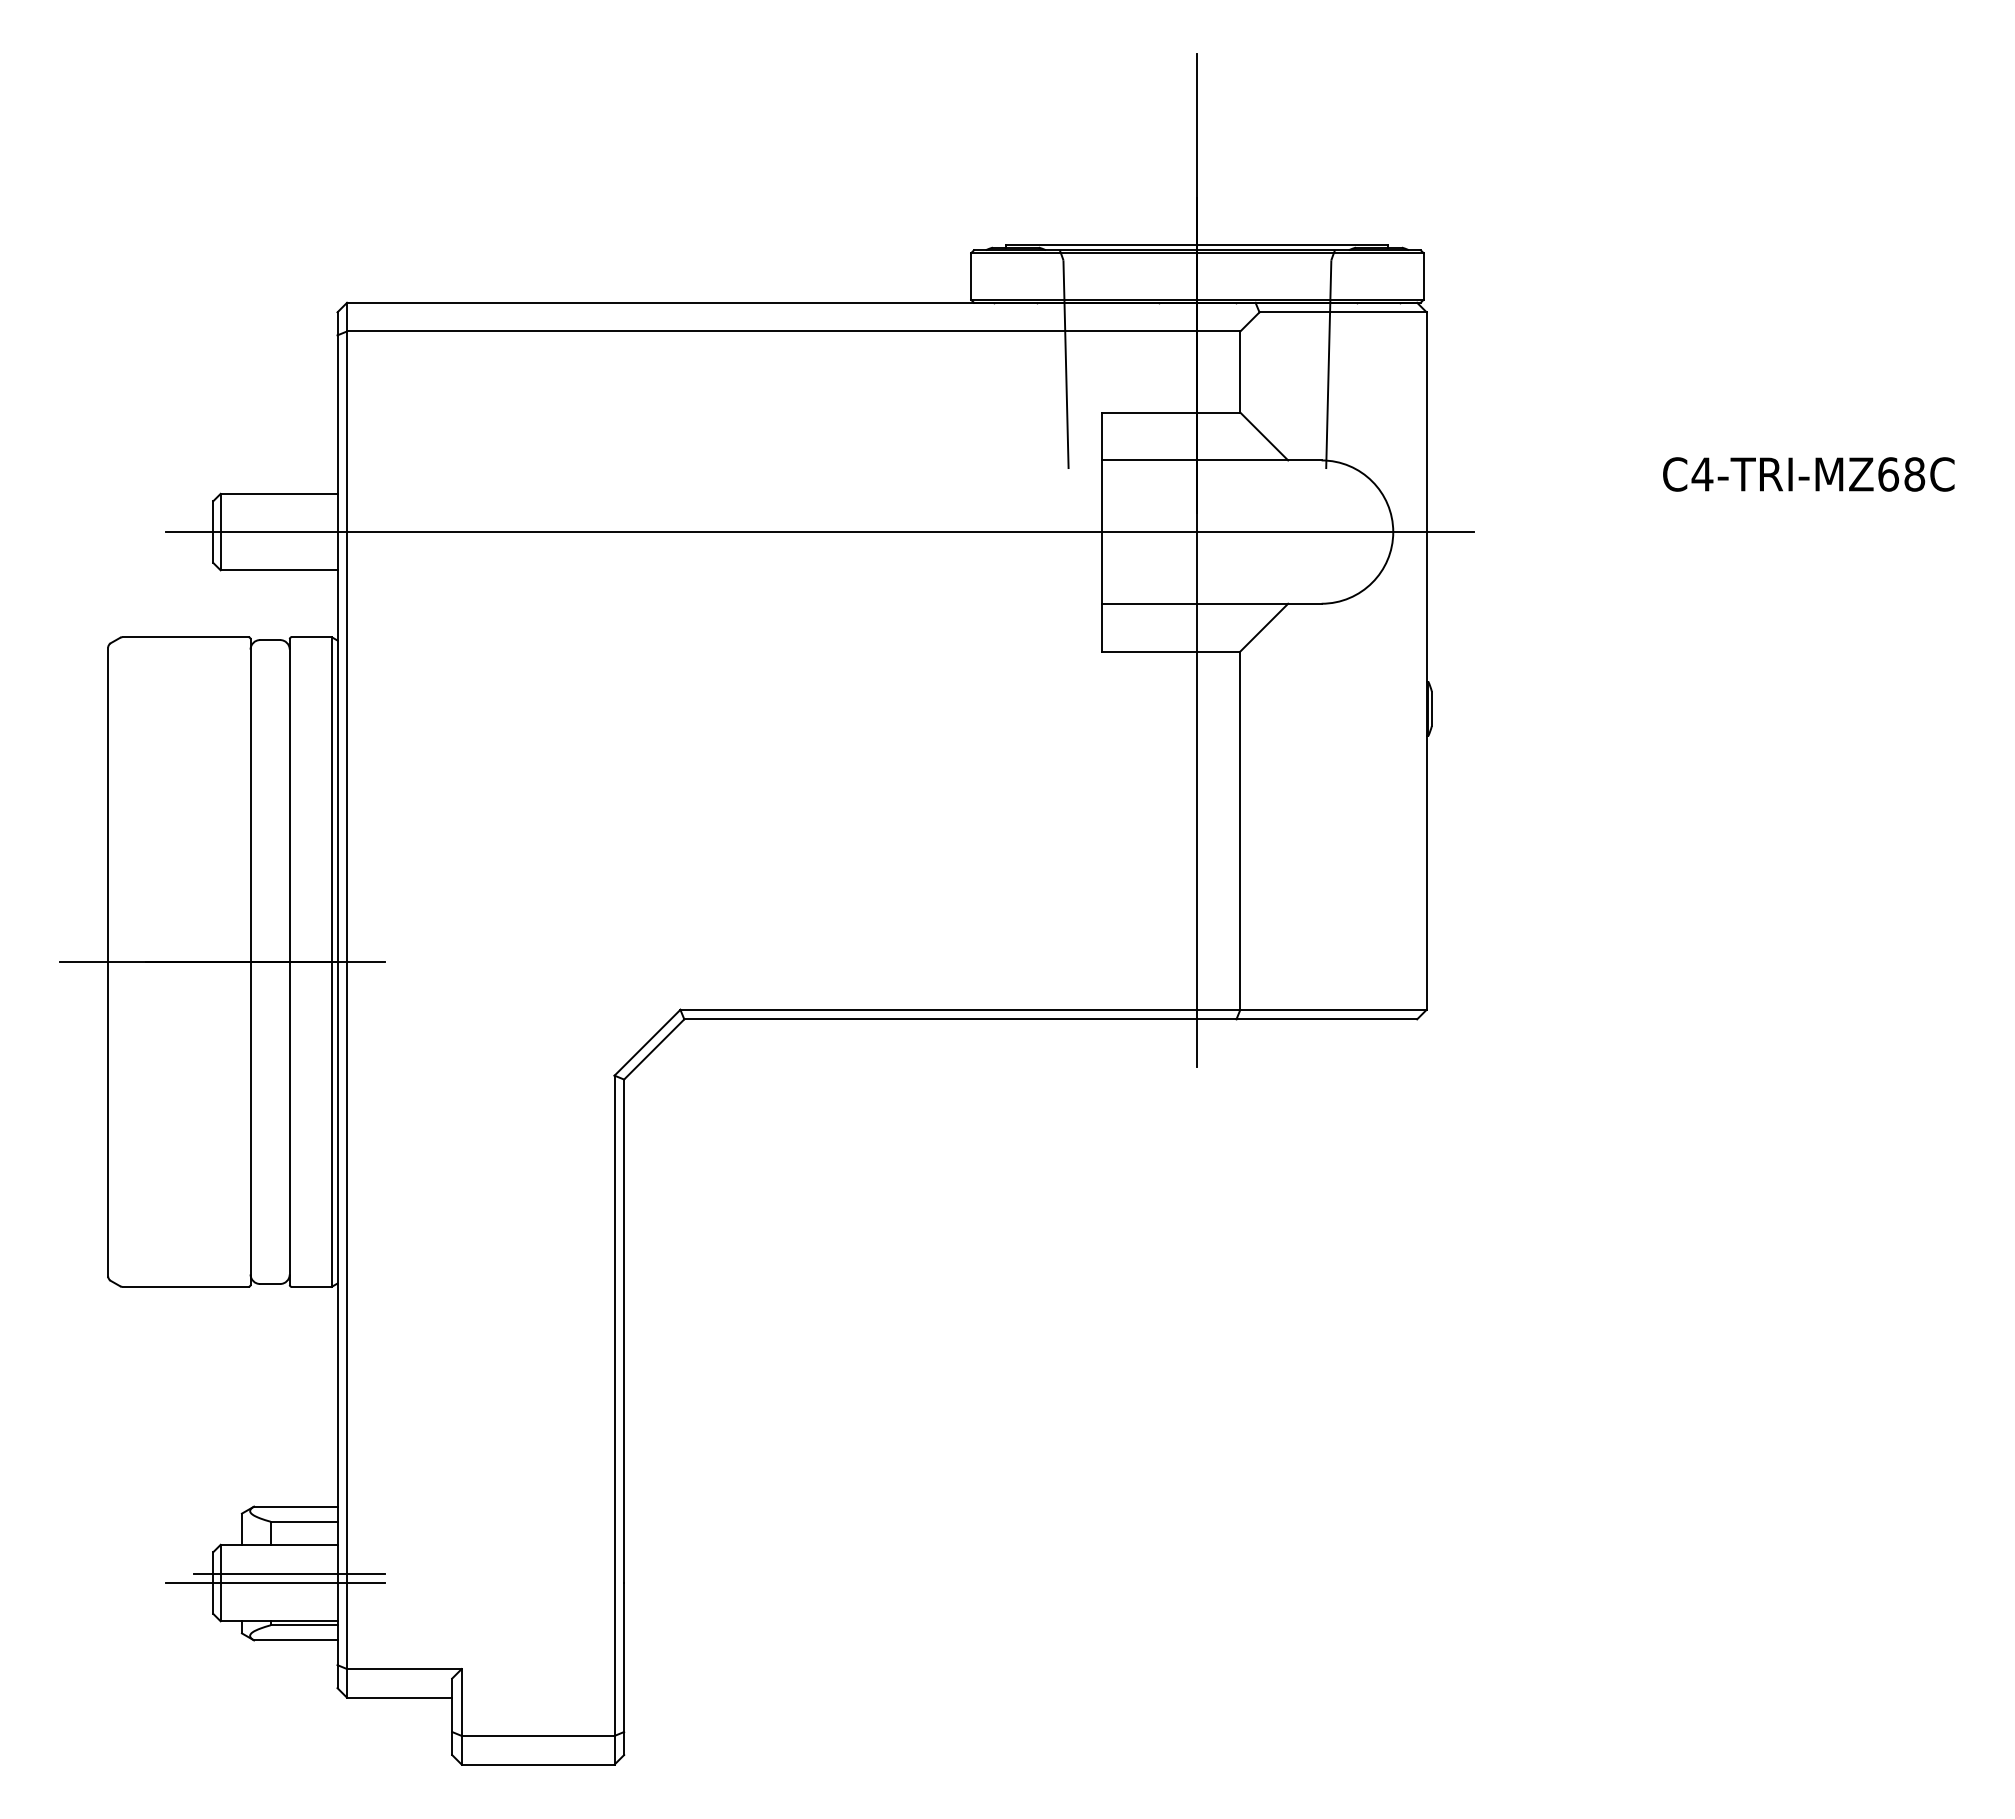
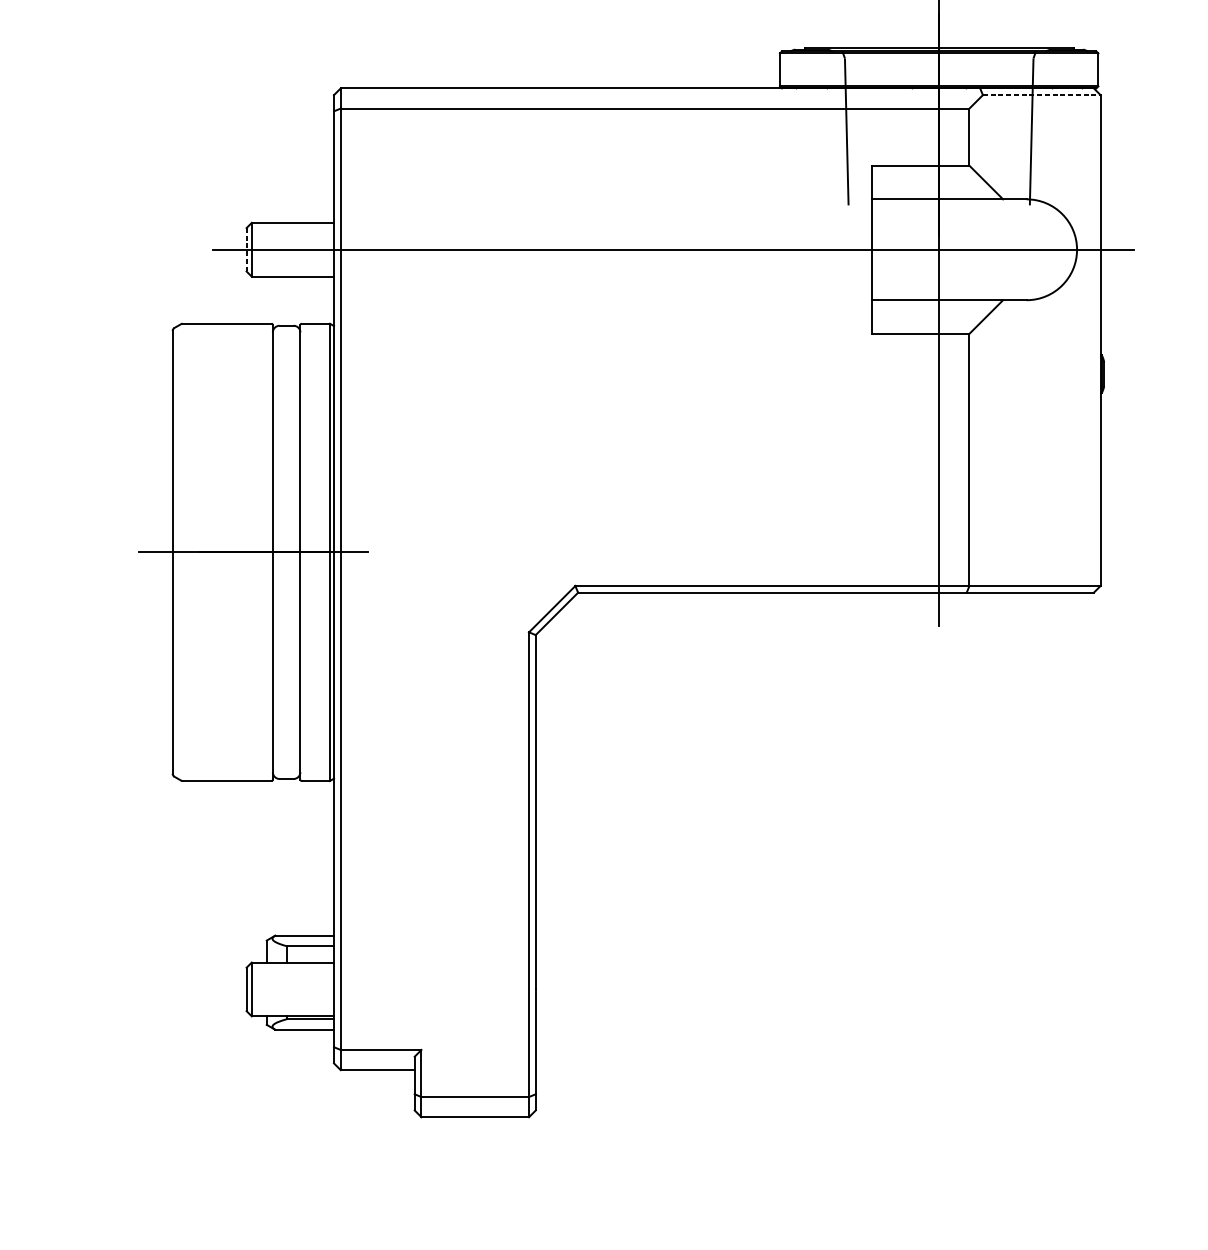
line: (1343, 312) -> (1042, 95), solid -> dashed
line: (213, 532) -> (246, 250), solid -> dashed
line: (289, 1573) -> (300, 982), removed
line: (275, 1583) -> (290, 989), removed

